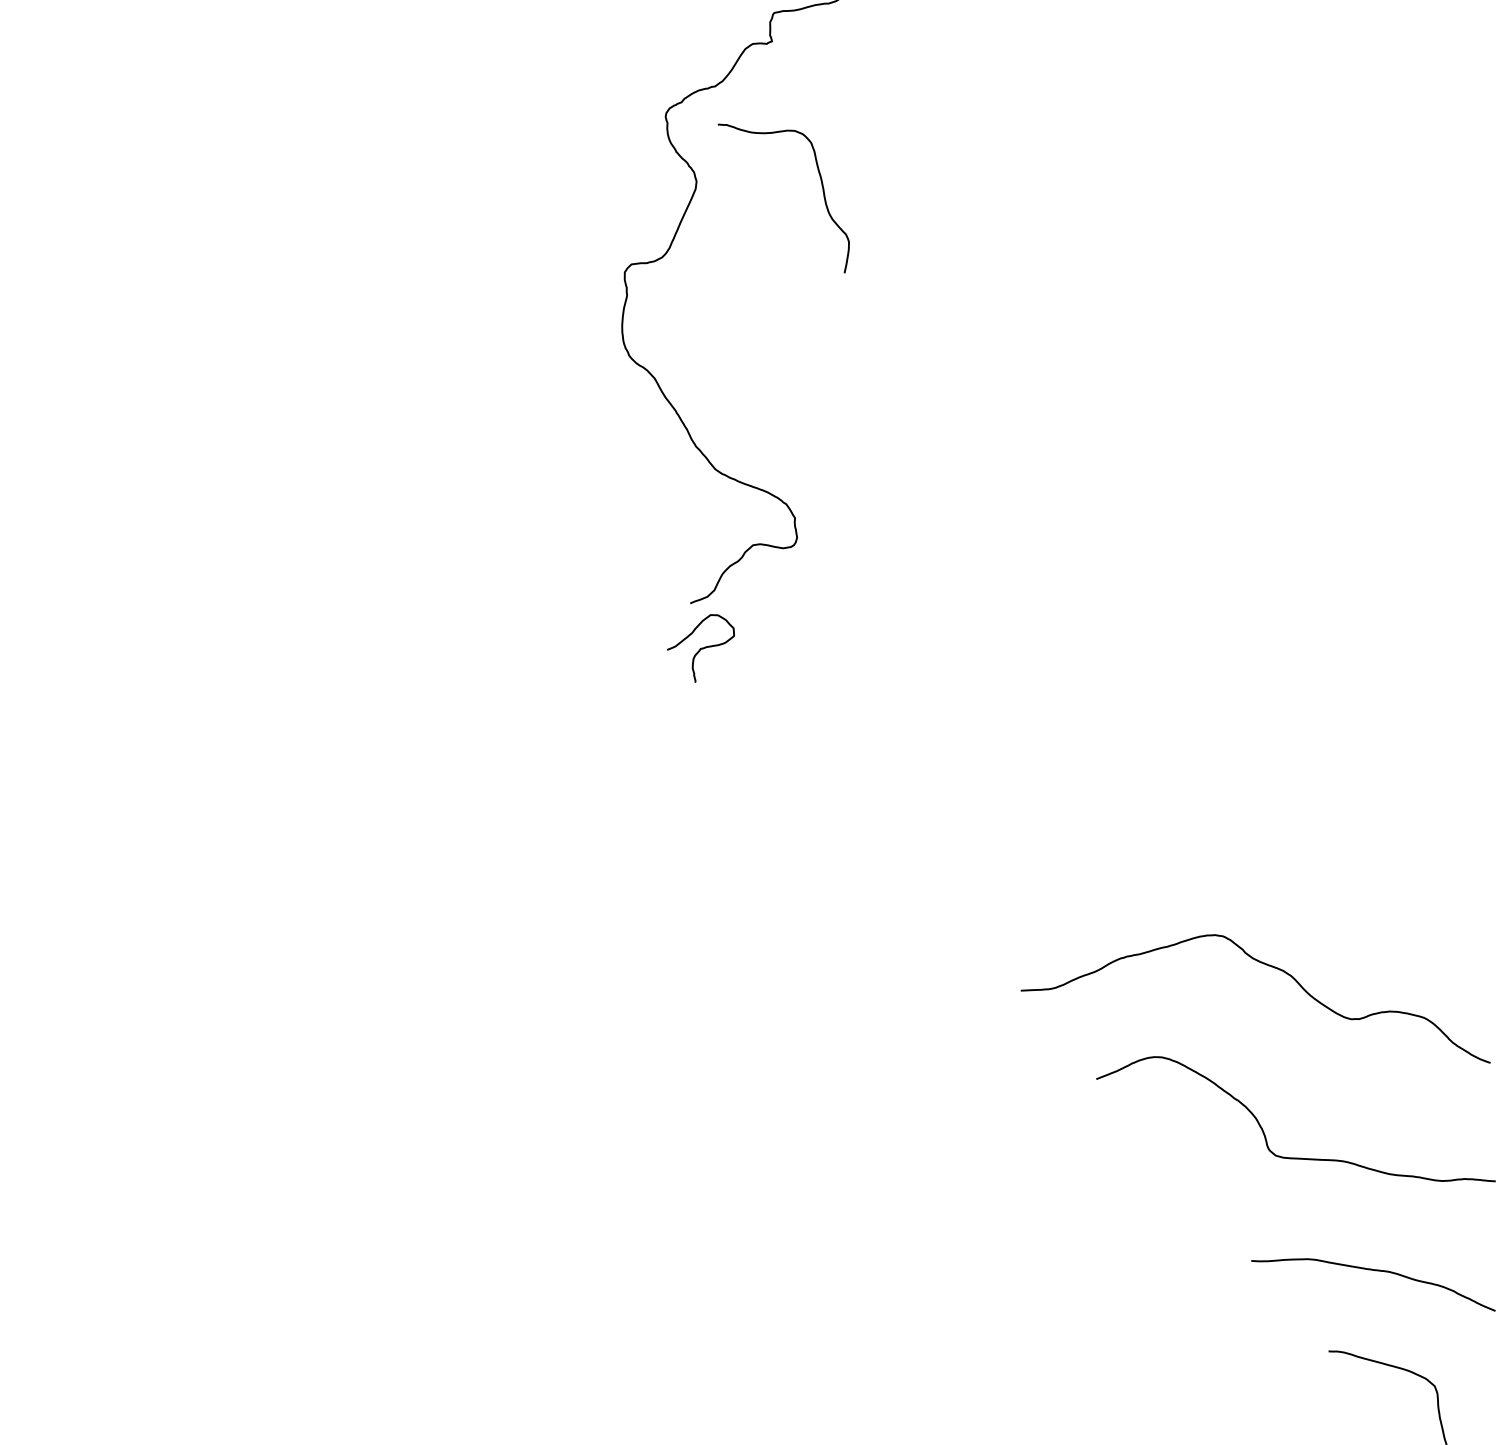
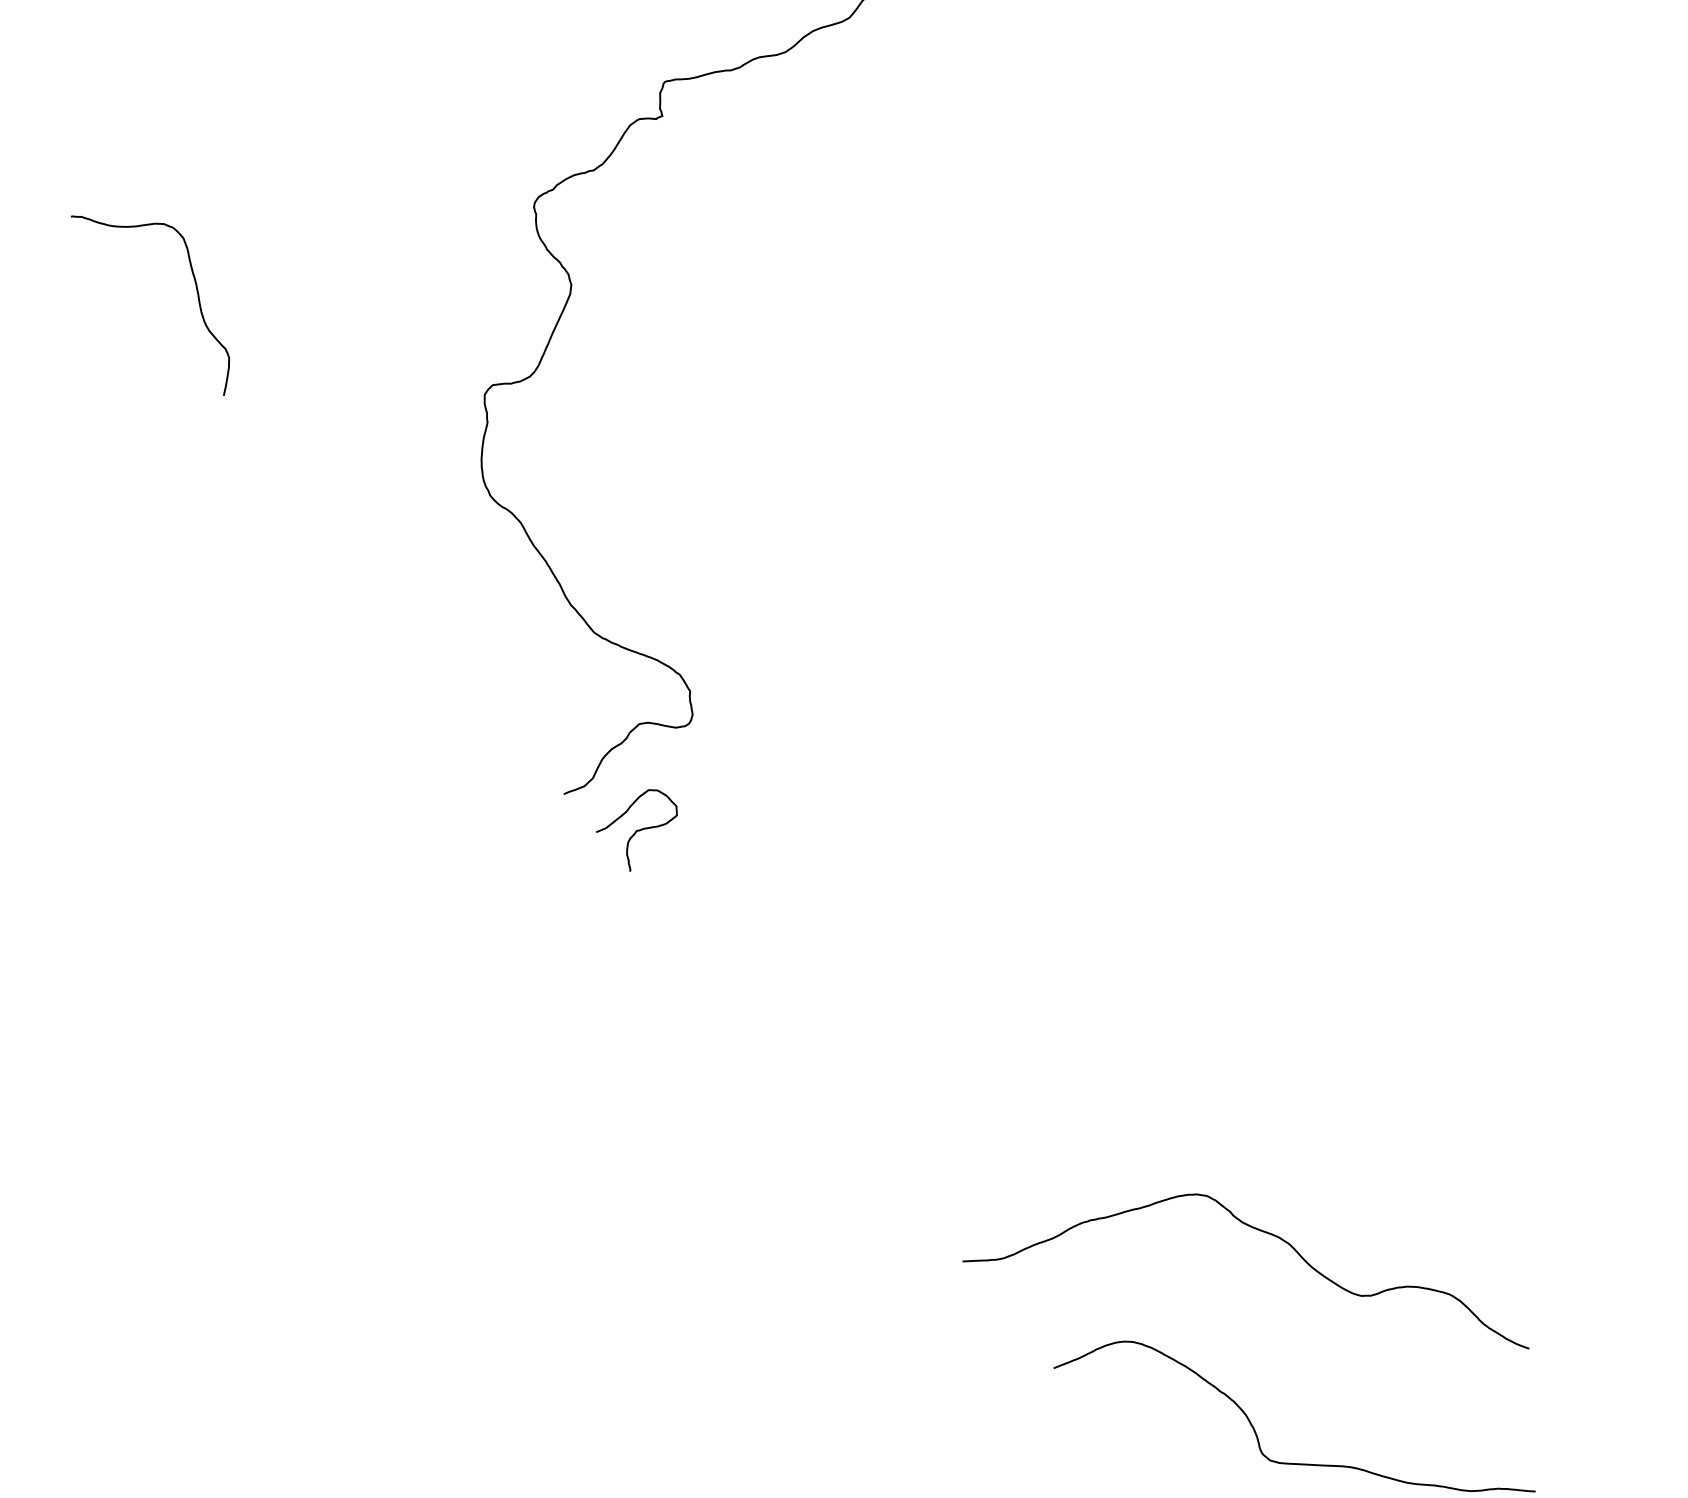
curve: (822, 191) -> (197, 297), moved
curve: (700, 648) -> (636, 830), moved

